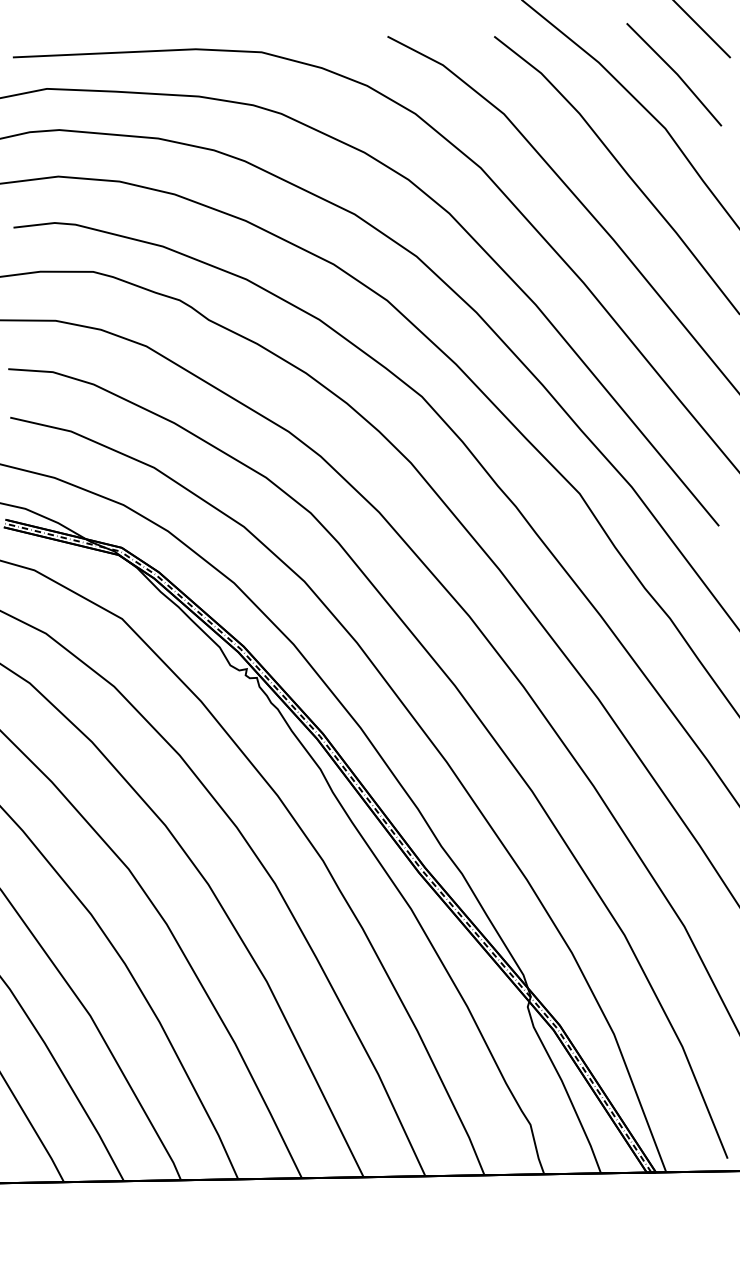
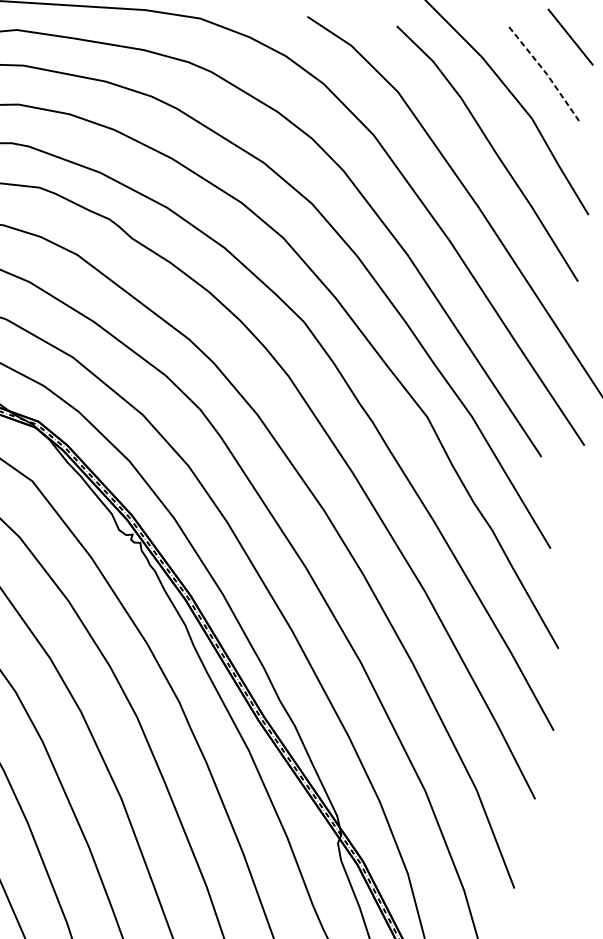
line: (676, 73) -> (546, 73), solid -> dashed

